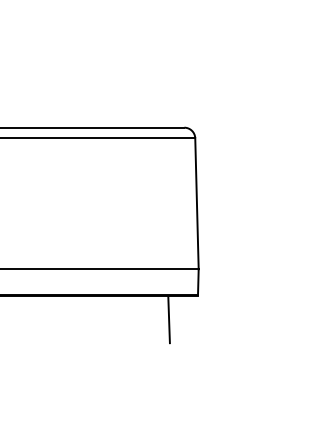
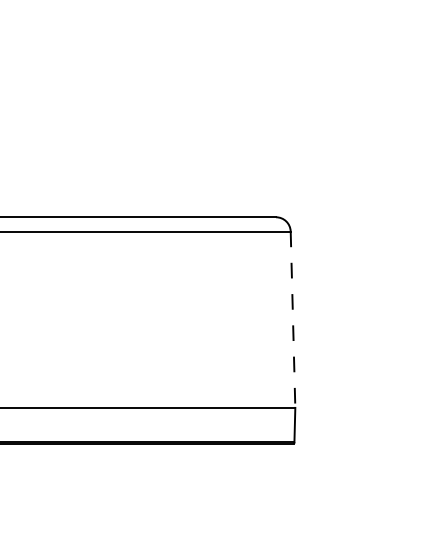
line: (196, 204) -> (292, 320), solid -> dashed
line: (168, 319) -> (254, 475), removed

